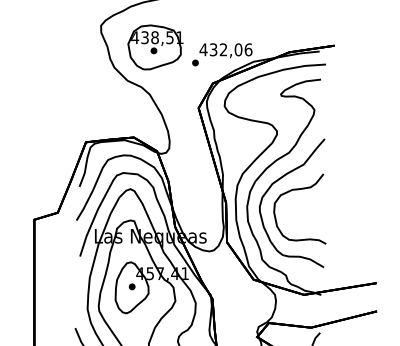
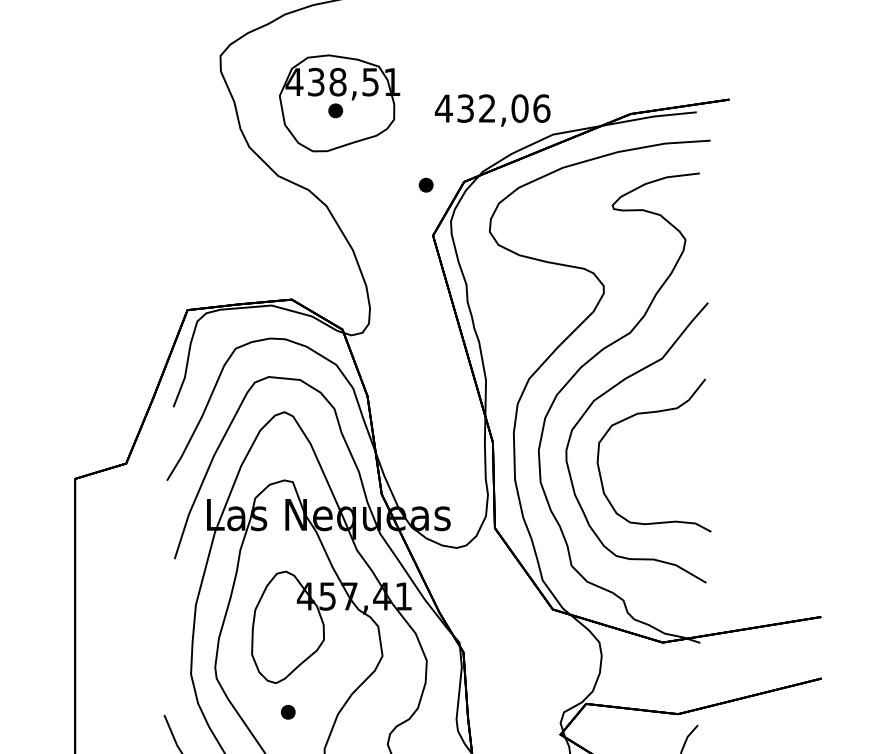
part: (195, 62) -> (426, 184), moved
part: (131, 286) -> (286, 711), moved

